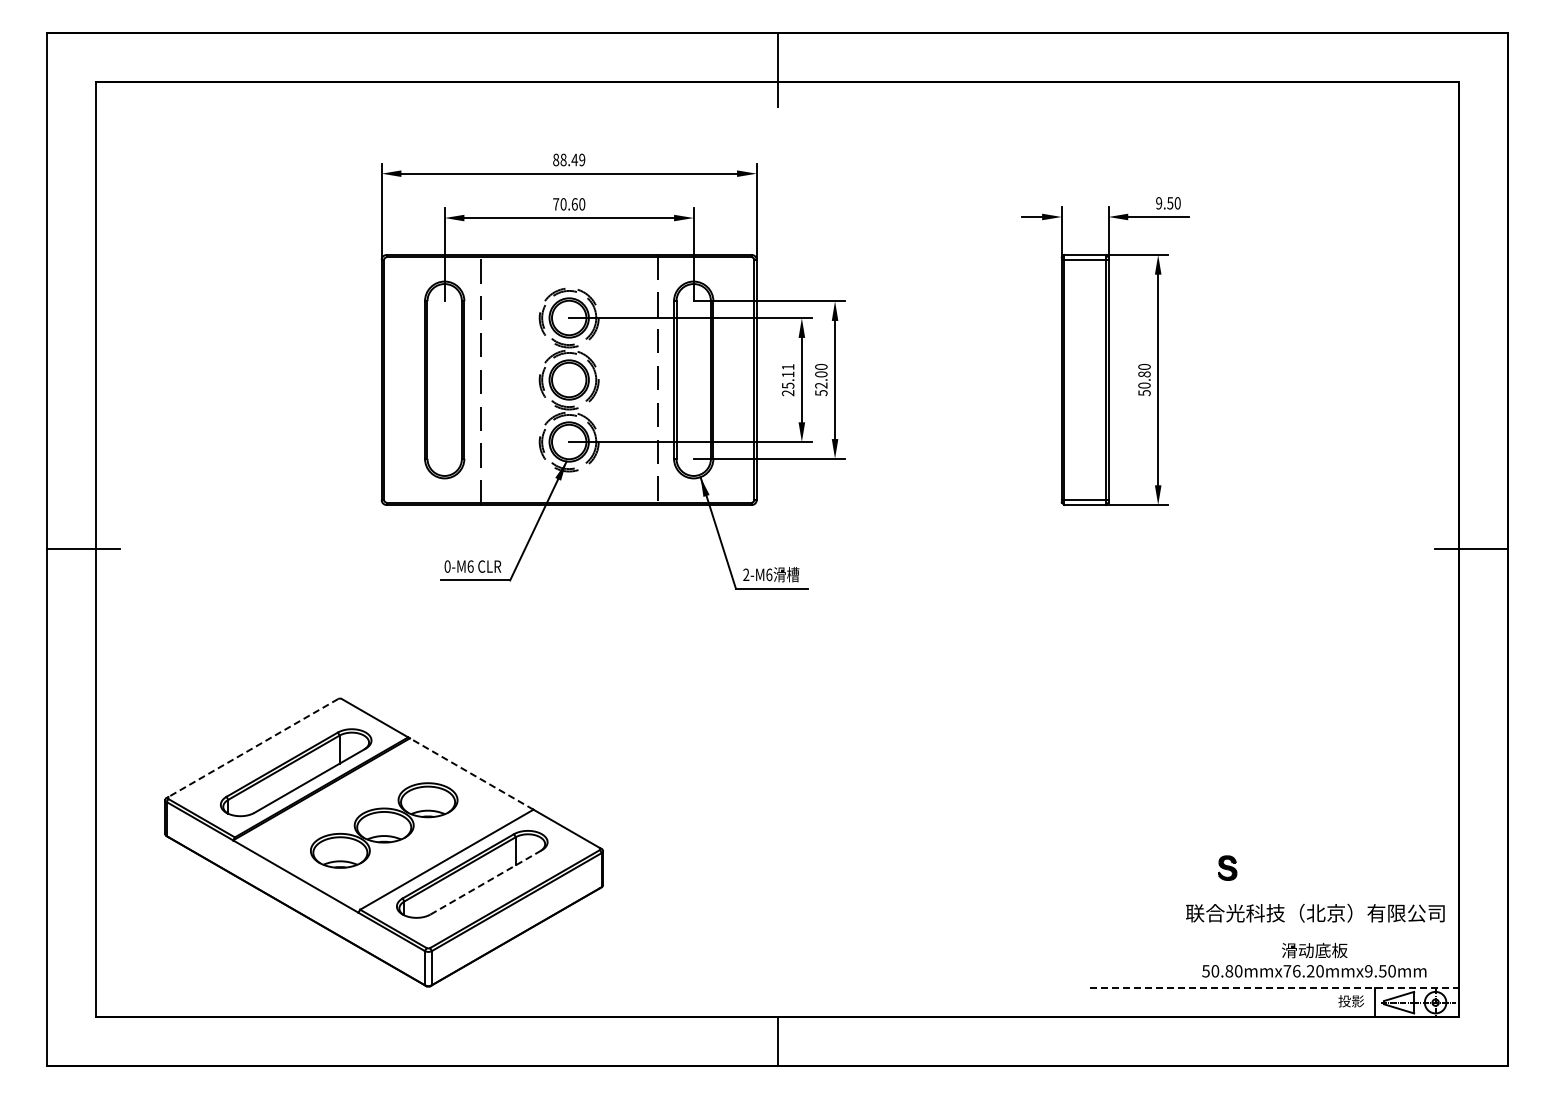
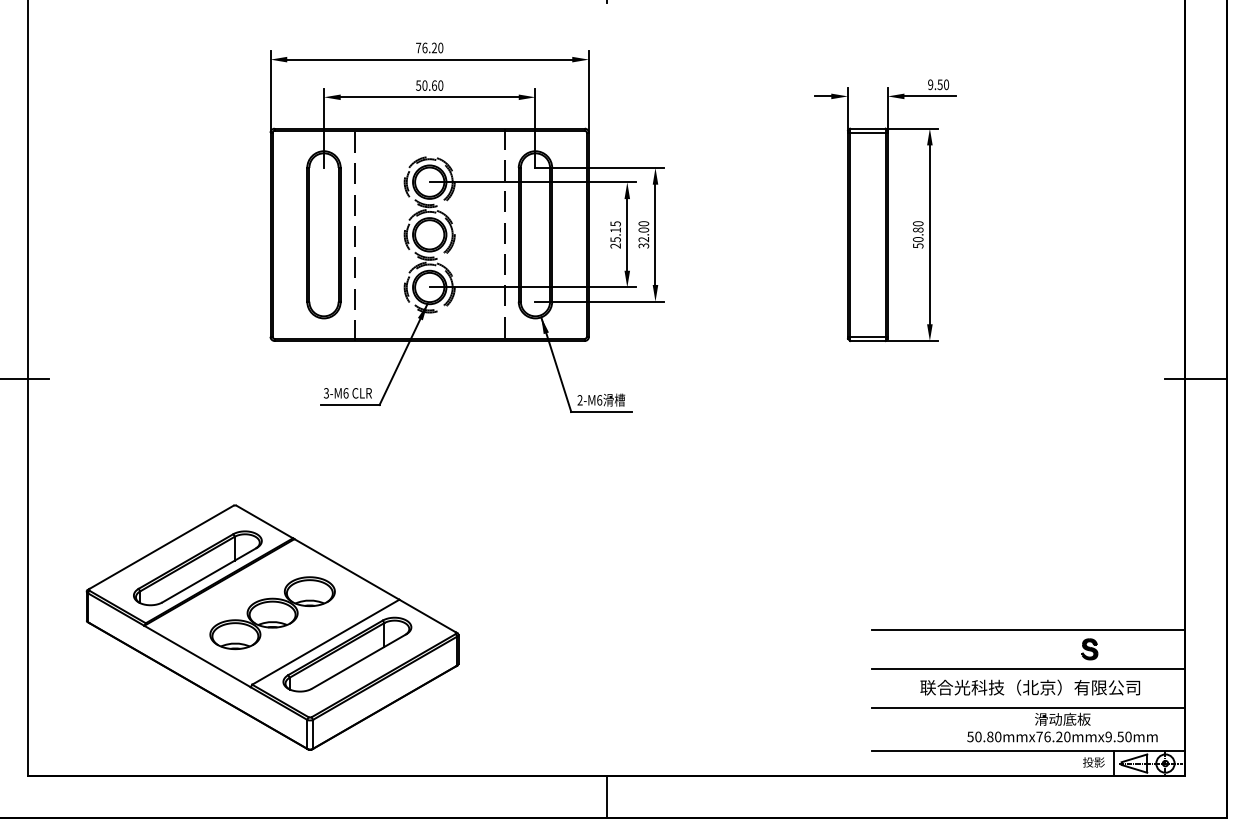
text: (569, 159) -> (429, 47), 88.49 -> 76.20
text: (556, 204) -> (418, 85), 70.60 -> 50.60
text: (788, 367) -> (615, 224), 25.11 -> 25.15
text: (820, 392) -> (643, 245), 52.00 -> 32.00
text: (447, 566) -> (326, 393), 0-M6 -> 3-M6
line: (252, 748) -> (160, 547), dashed -> solid
line: (471, 773) -> (346, 568), dashed -> solid
line: (1274, 844) -> (1028, 629), added
part: (1227, 867) -> (1089, 648), moved
line: (486, 882) -> (359, 661), dashed -> solid
line: (1274, 890) -> (1028, 668), added
text: (1315, 912) -> (1030, 687), moved
line: (1274, 936) -> (1028, 707), added
line: (1274, 988) -> (1028, 751), dashed -> solid

